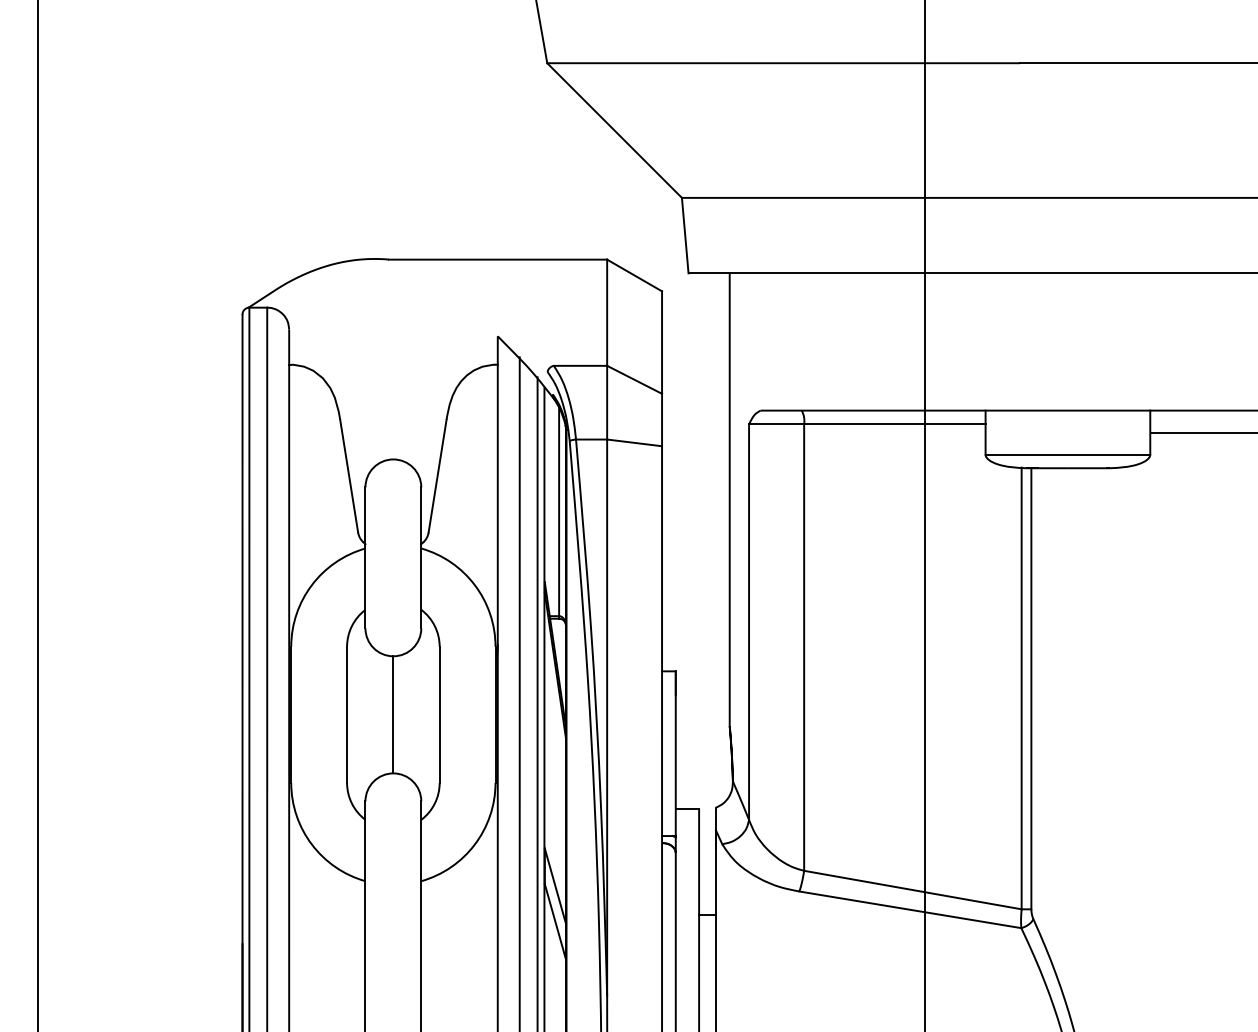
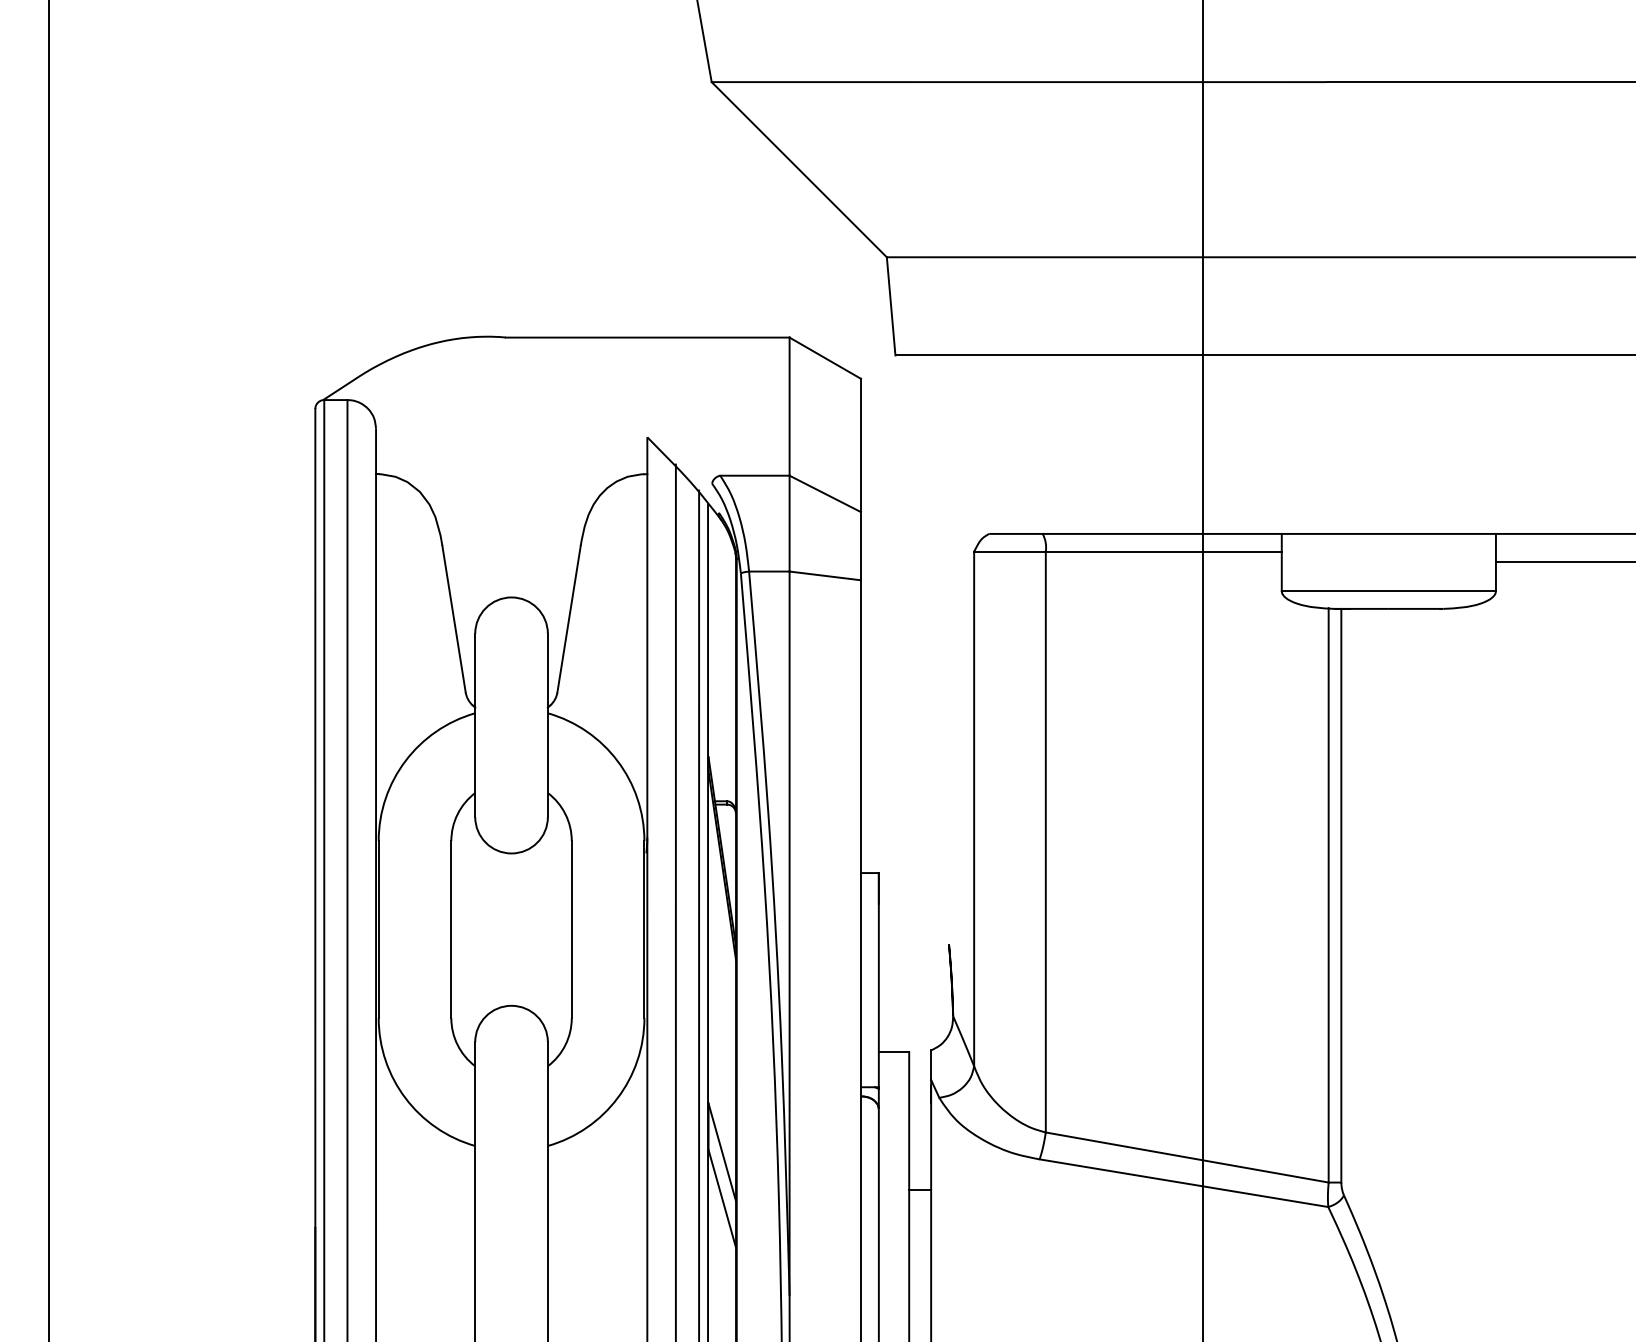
line: (729, 499) -> (948, 649), removed
line: (559, 511) -> (727, 665), removed
line: (393, 714) -> (511, 929), removed

